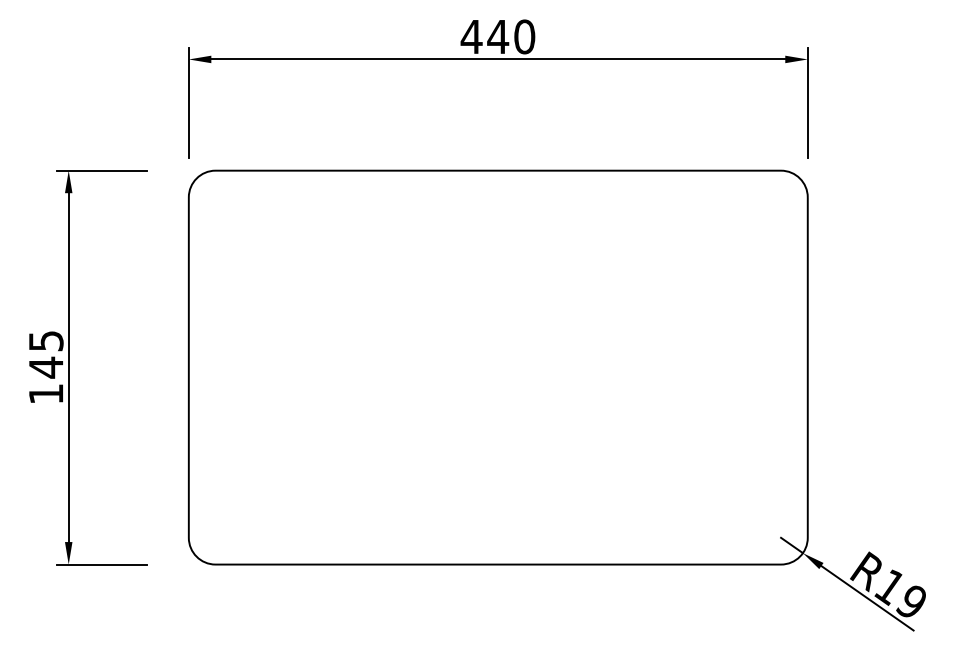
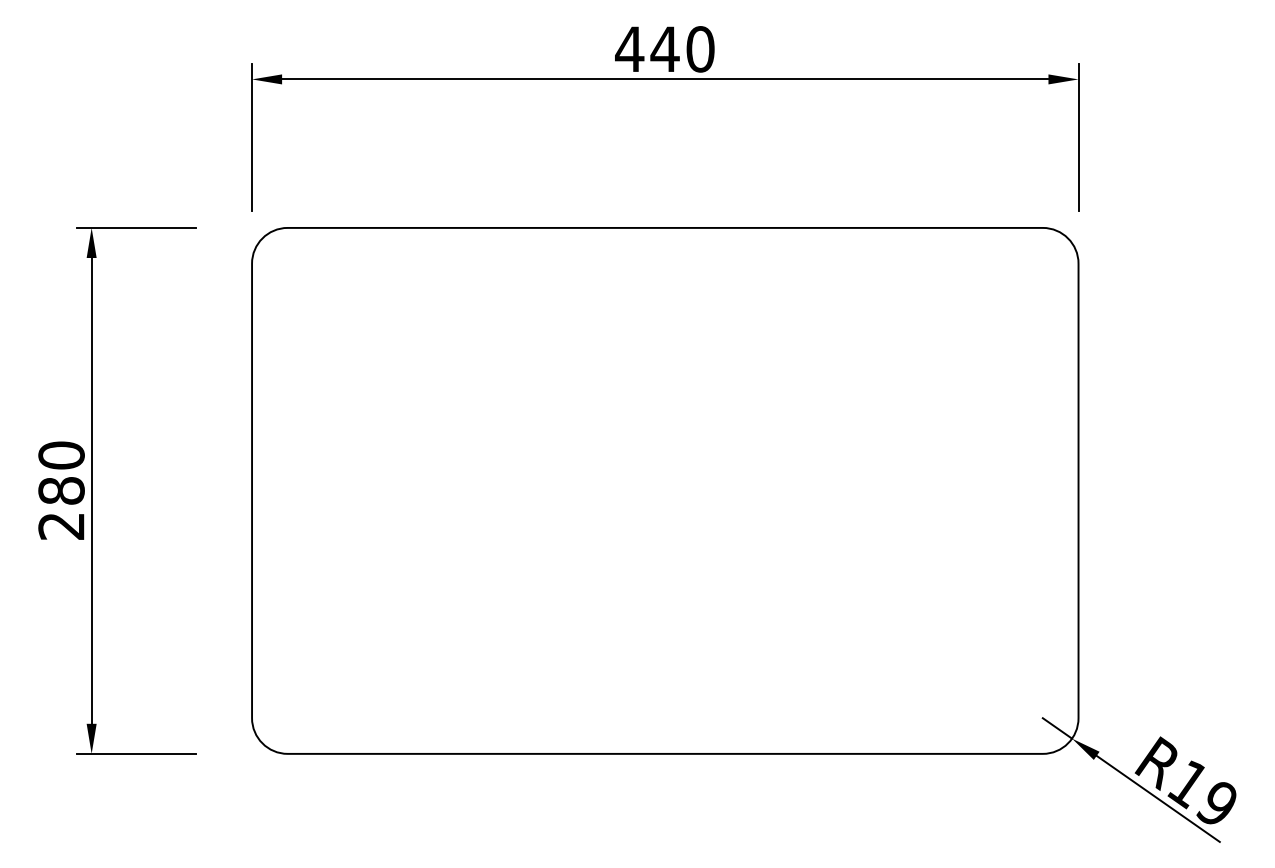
text: (46, 367) -> (61, 490), 145 -> 280

